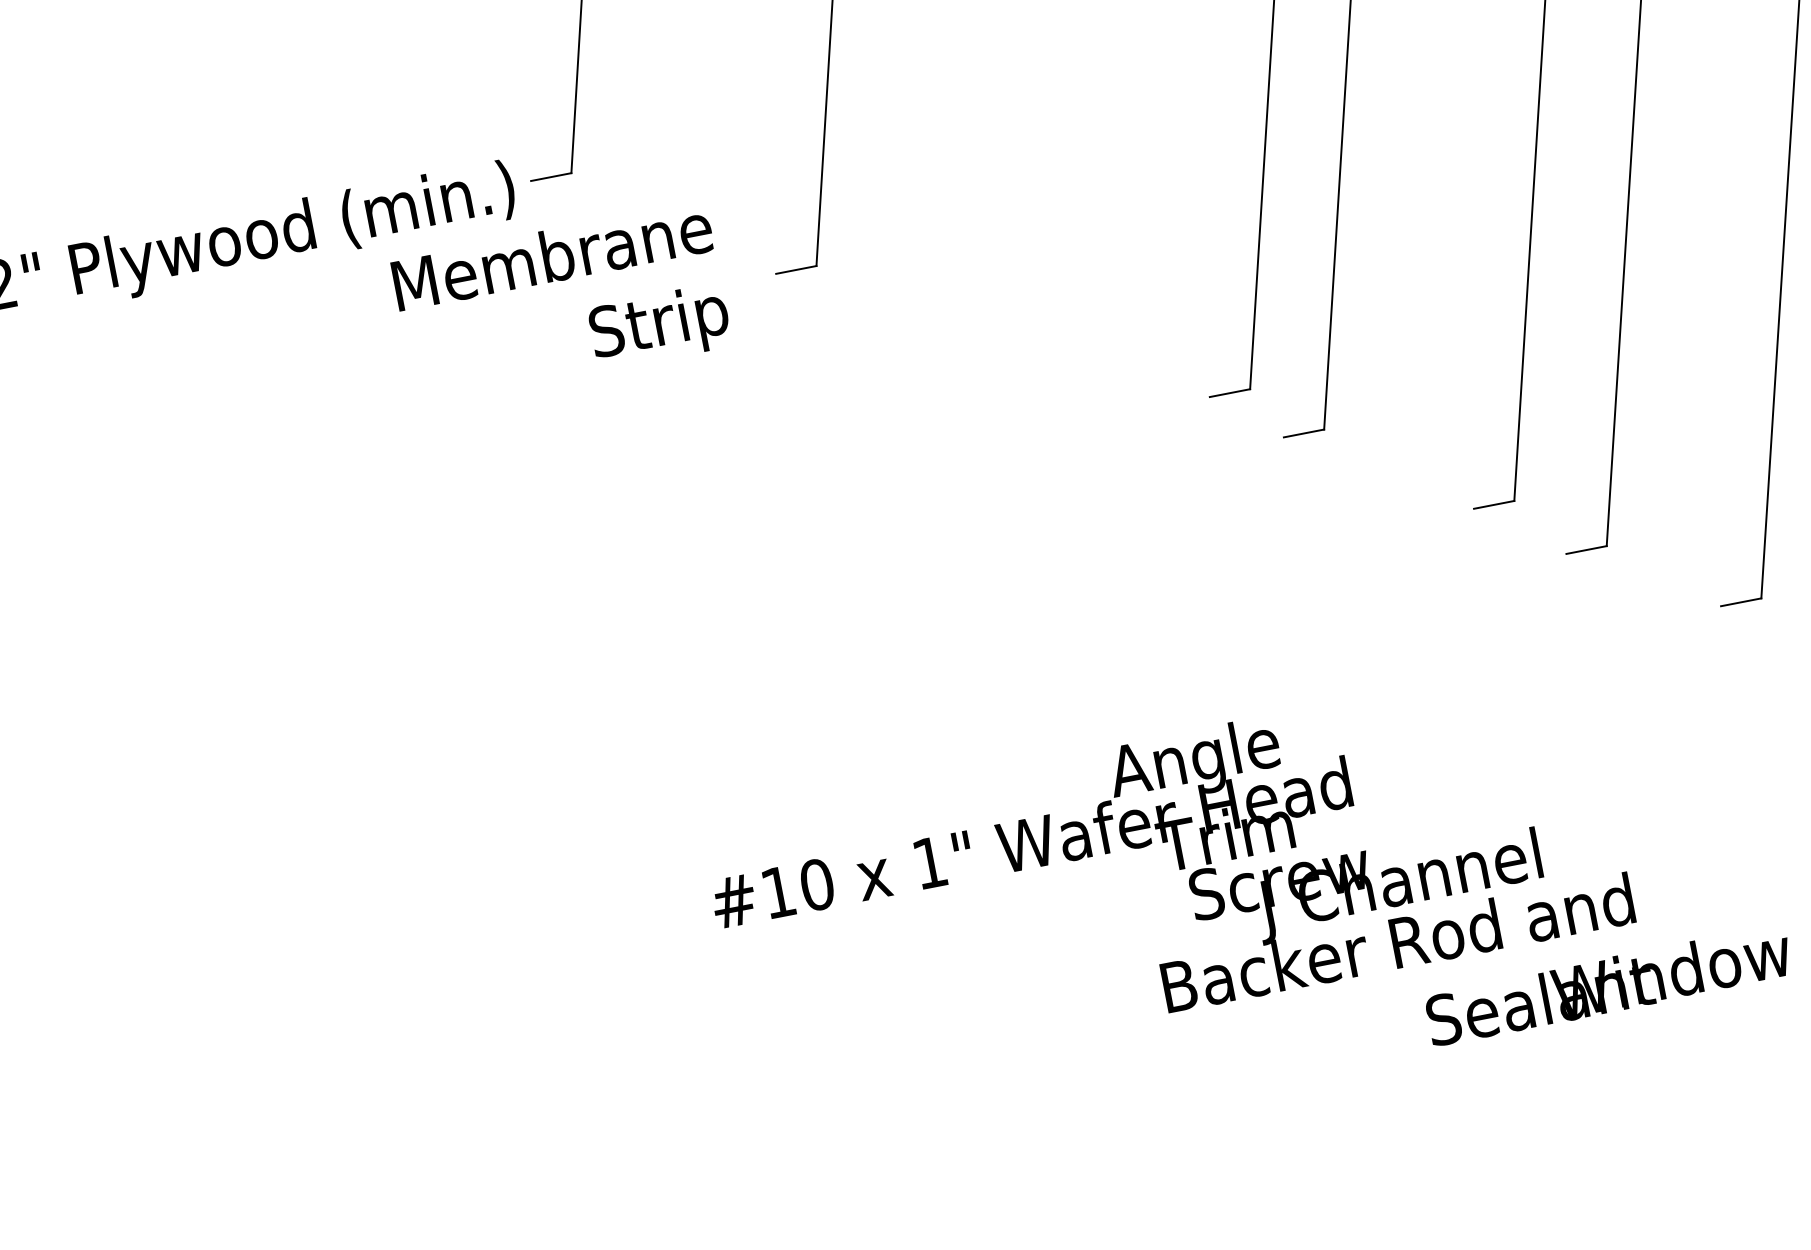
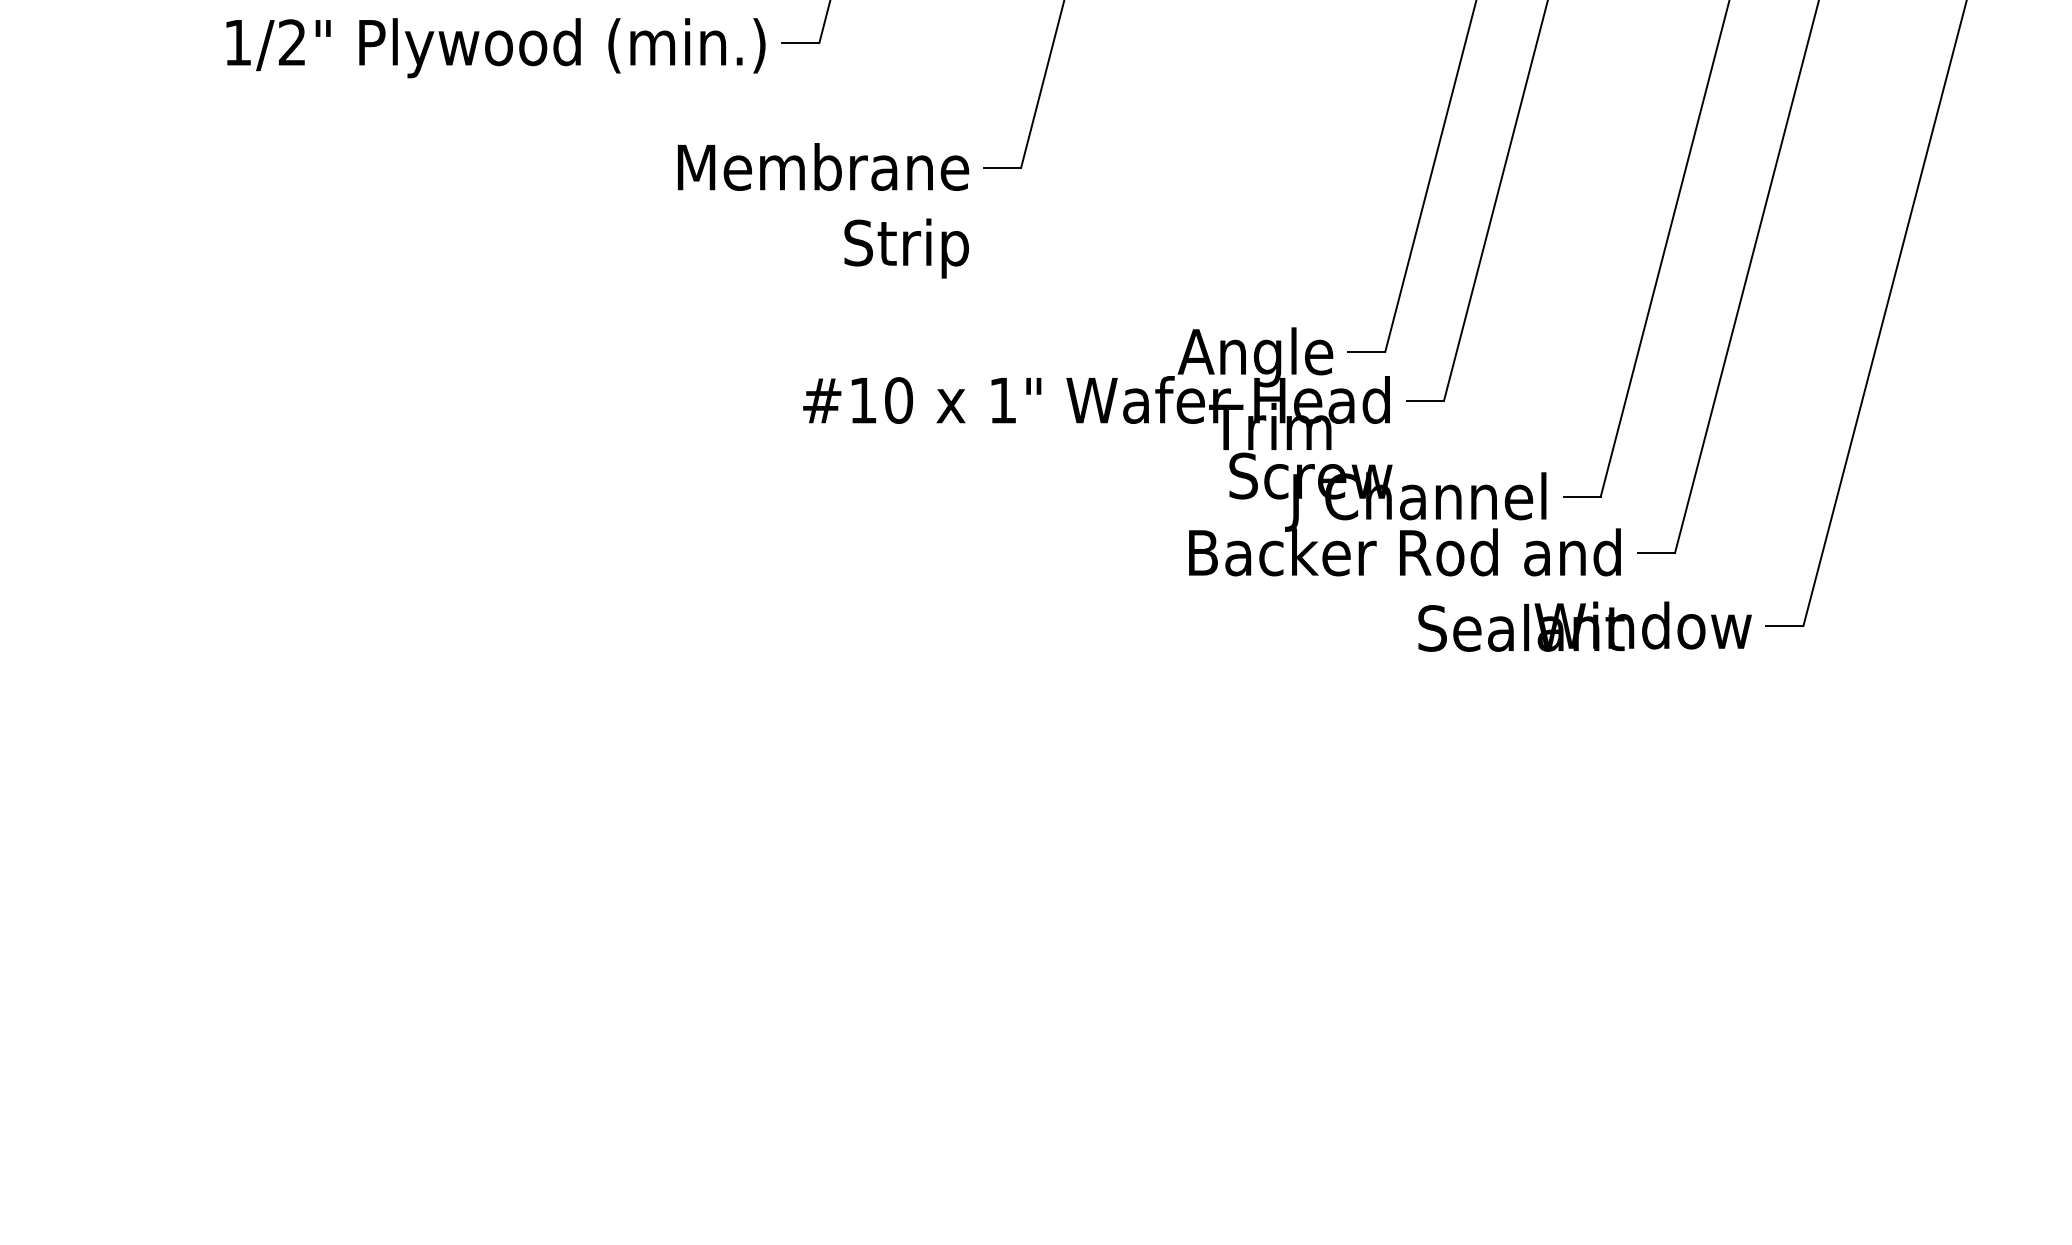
text: (561, 303) -> (823, 210), moved
text: (1246, 901) -> (1277, 489), moved

